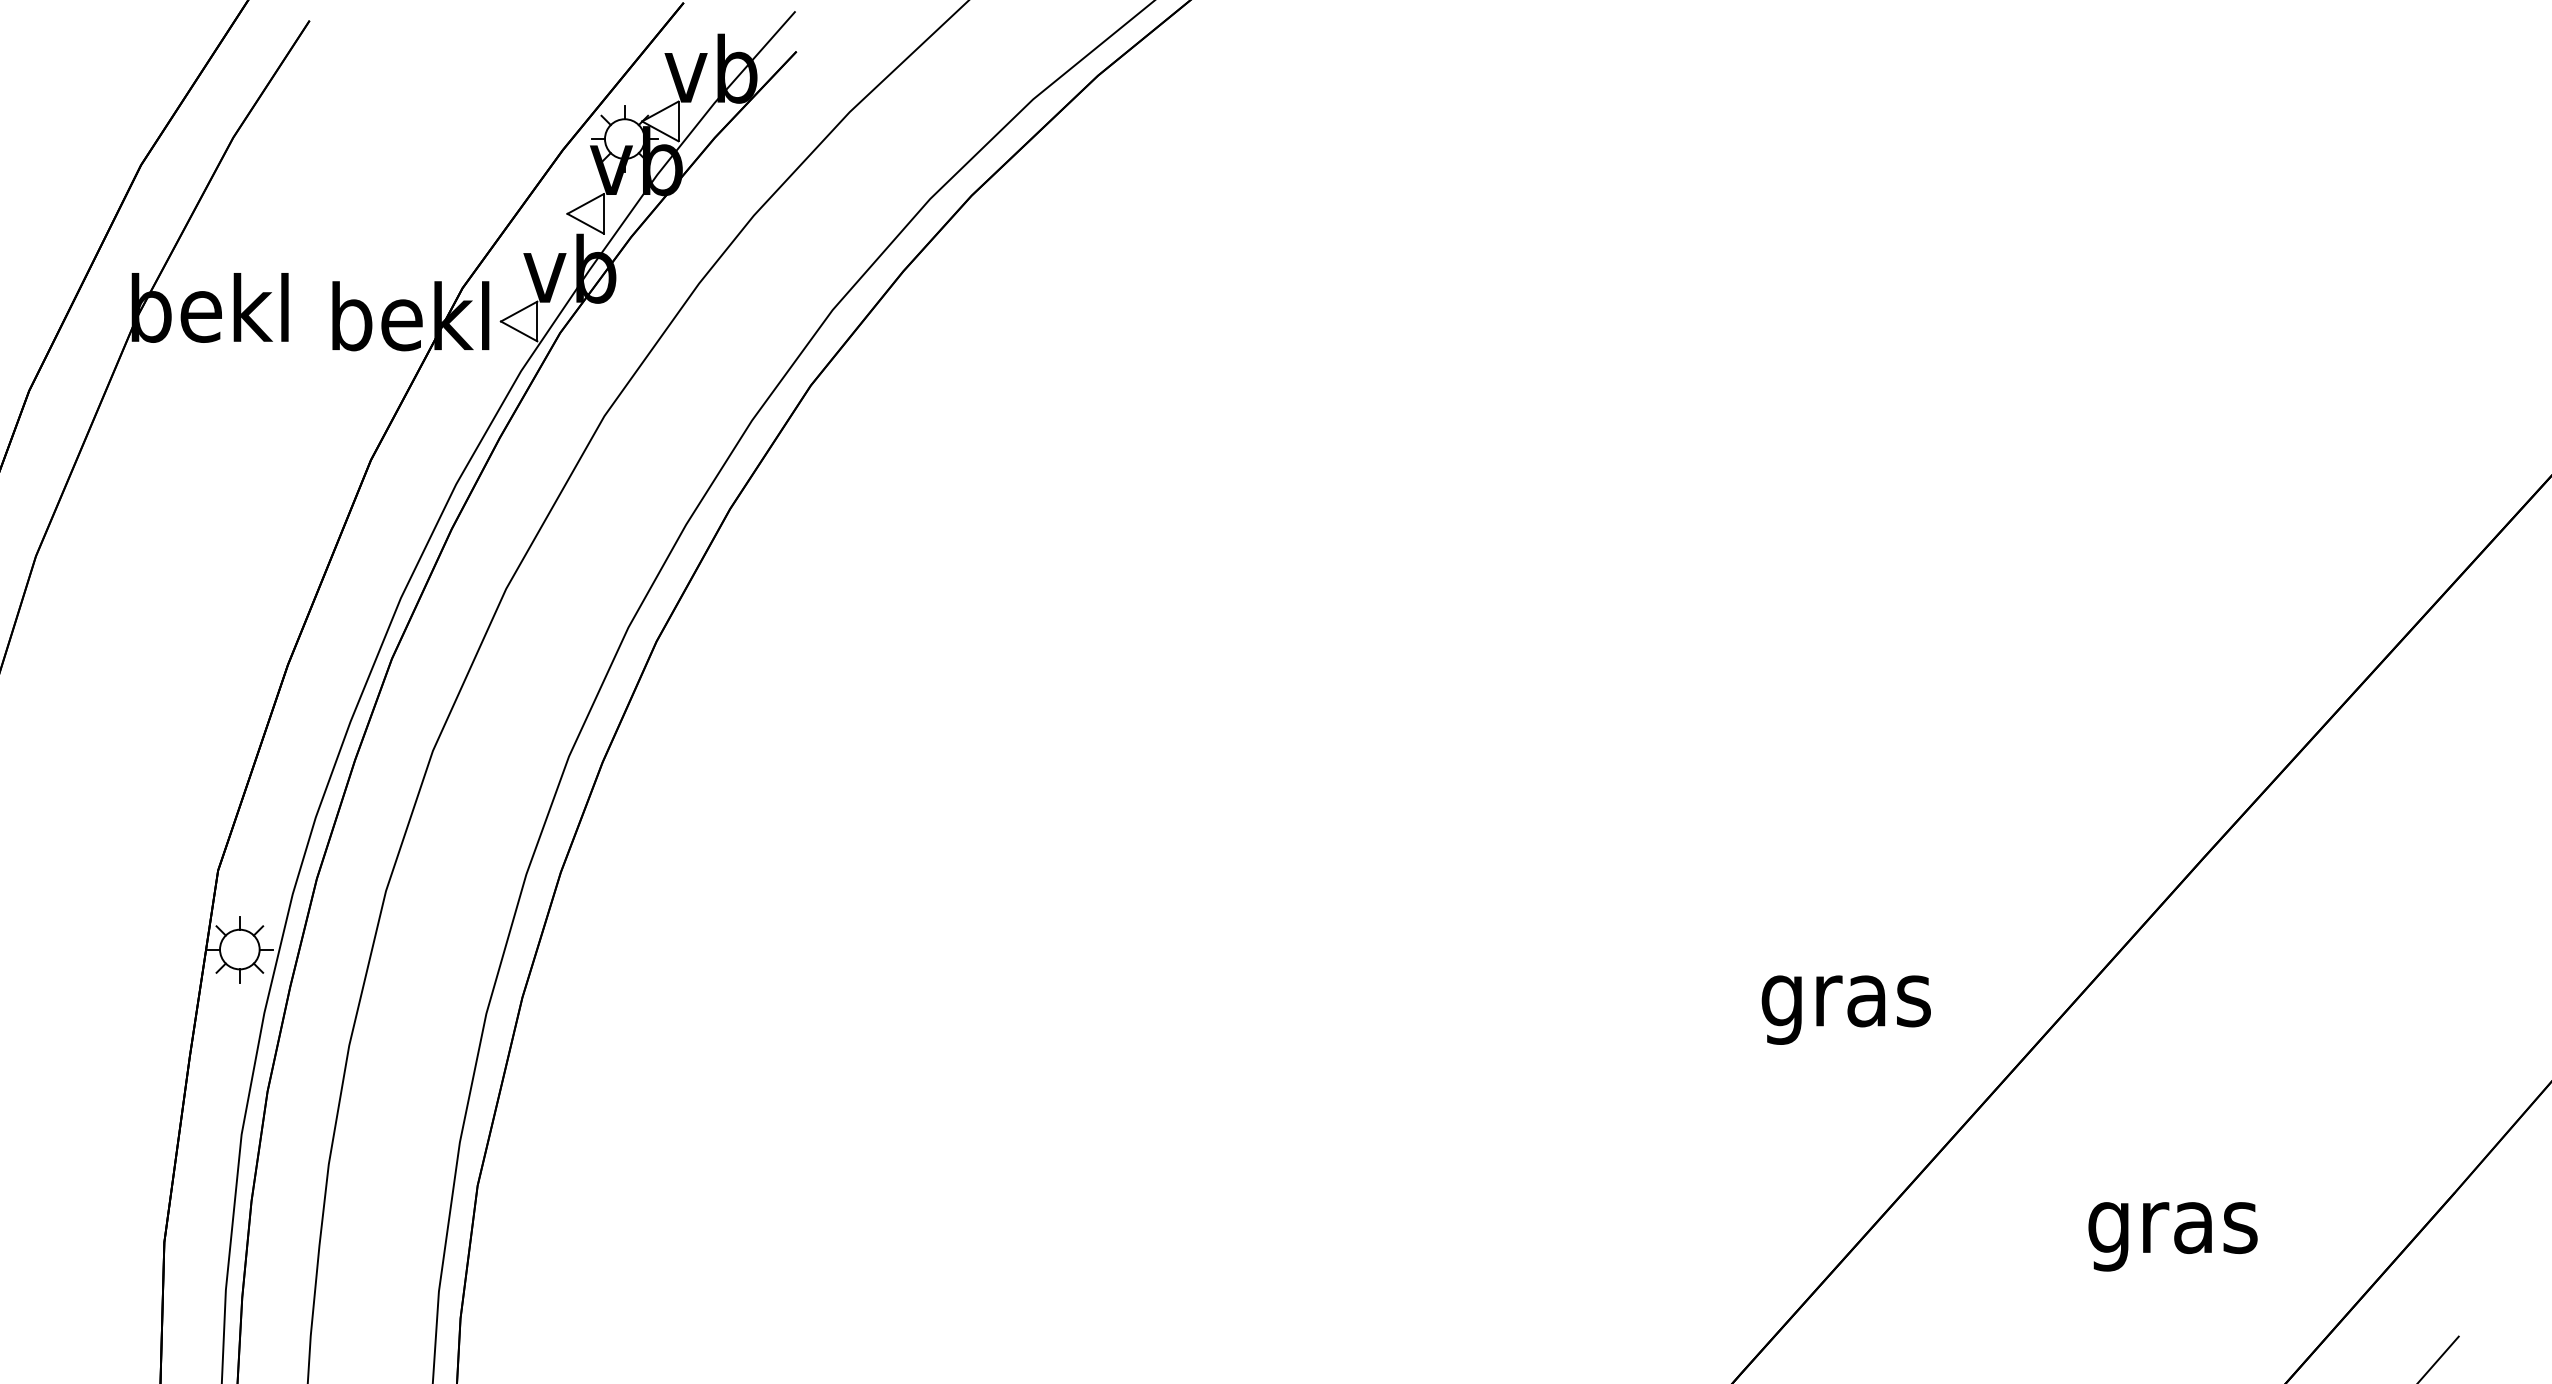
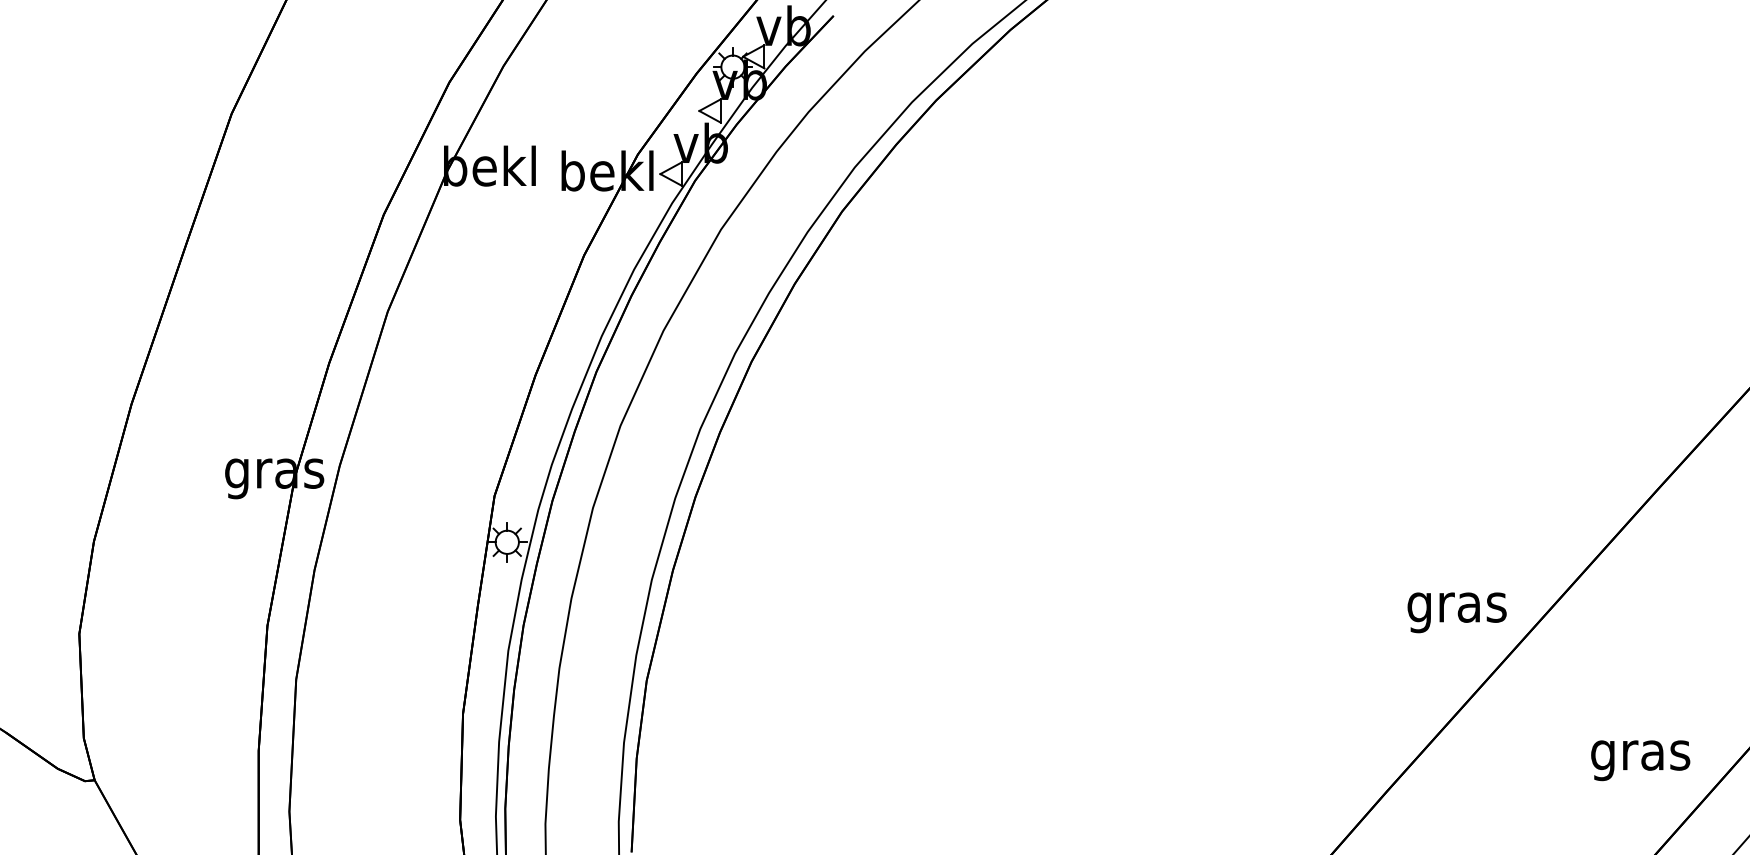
text: (1845, 1009) -> (1456, 612), moved
text: (2172, 1236) -> (1640, 760), moved

